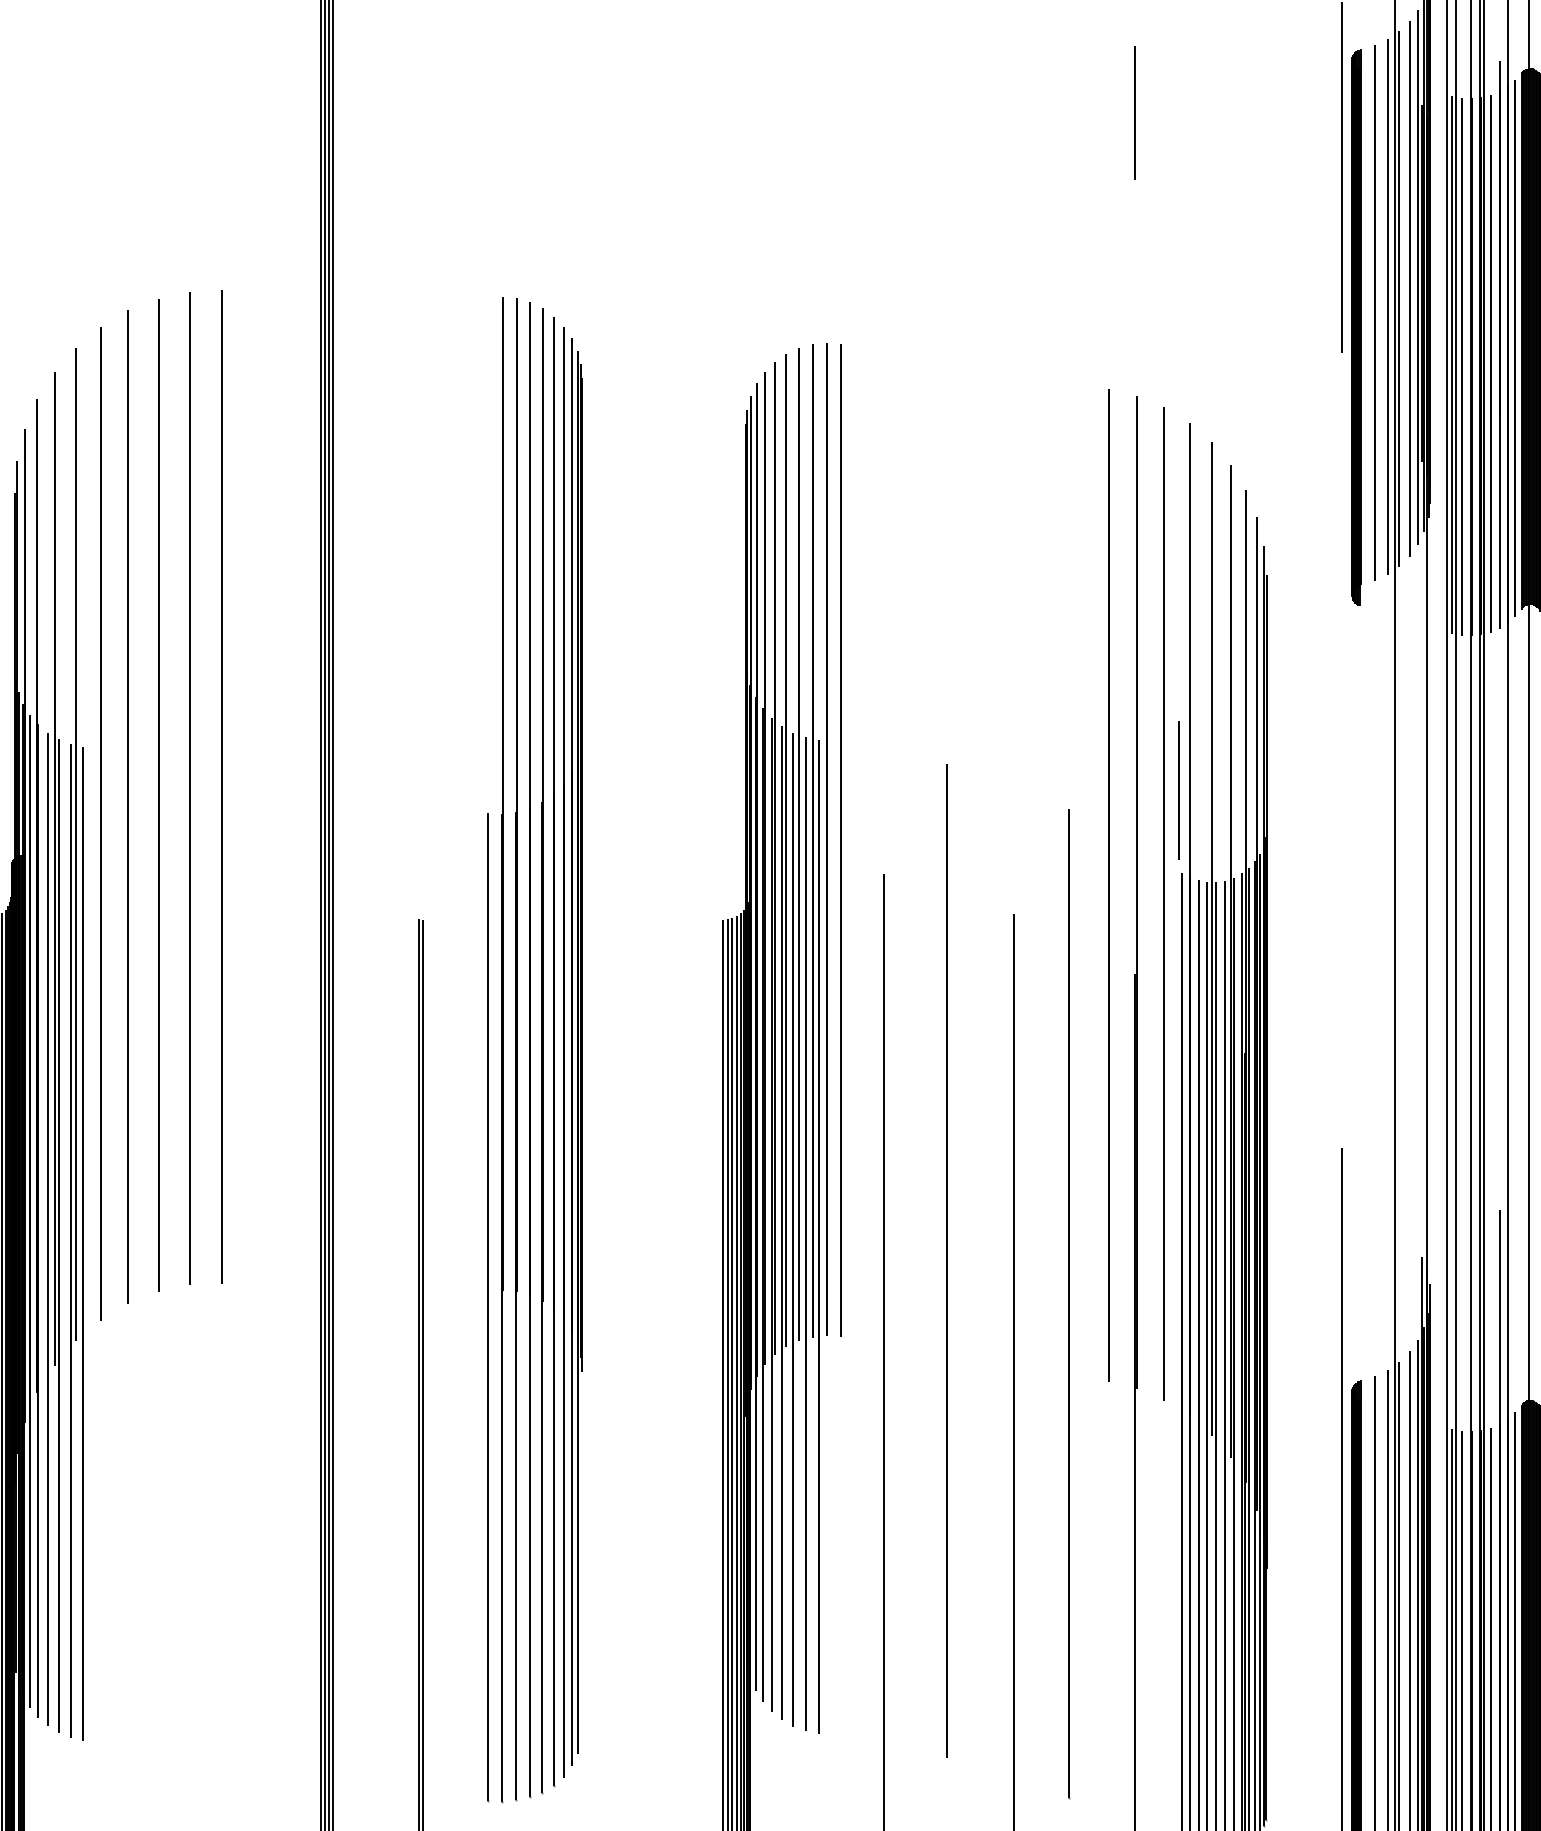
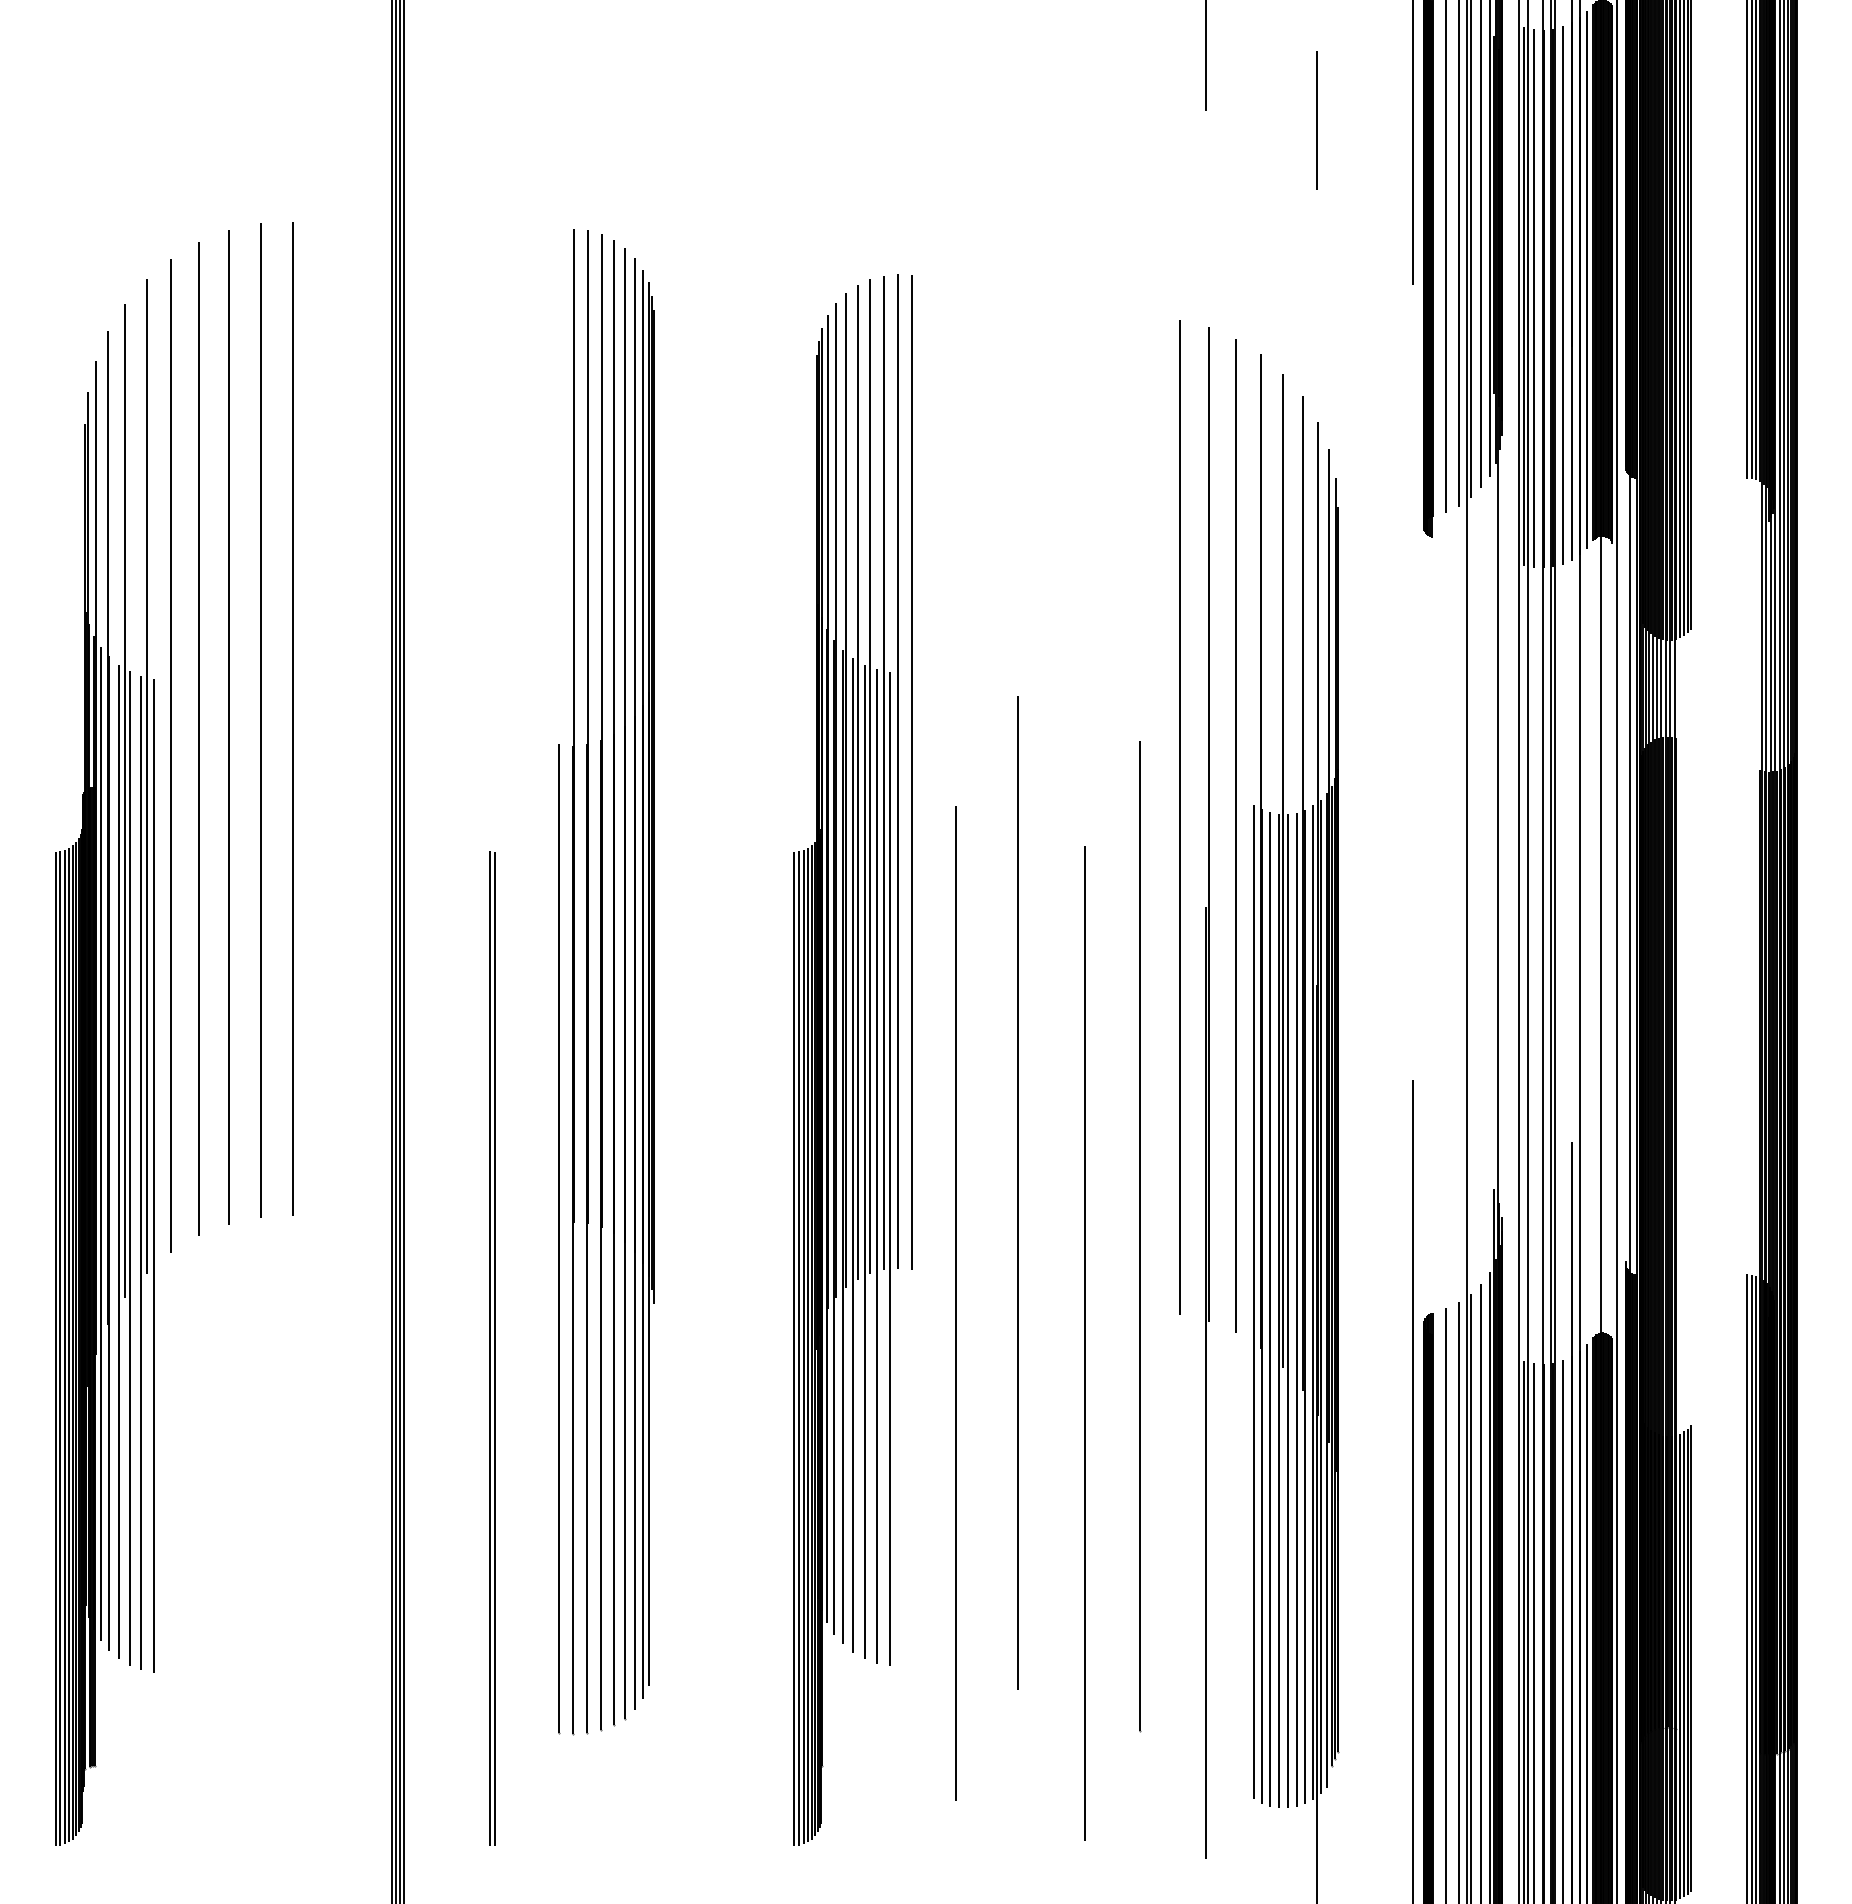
line: (1178, 790) -> (1316, 120), moved

